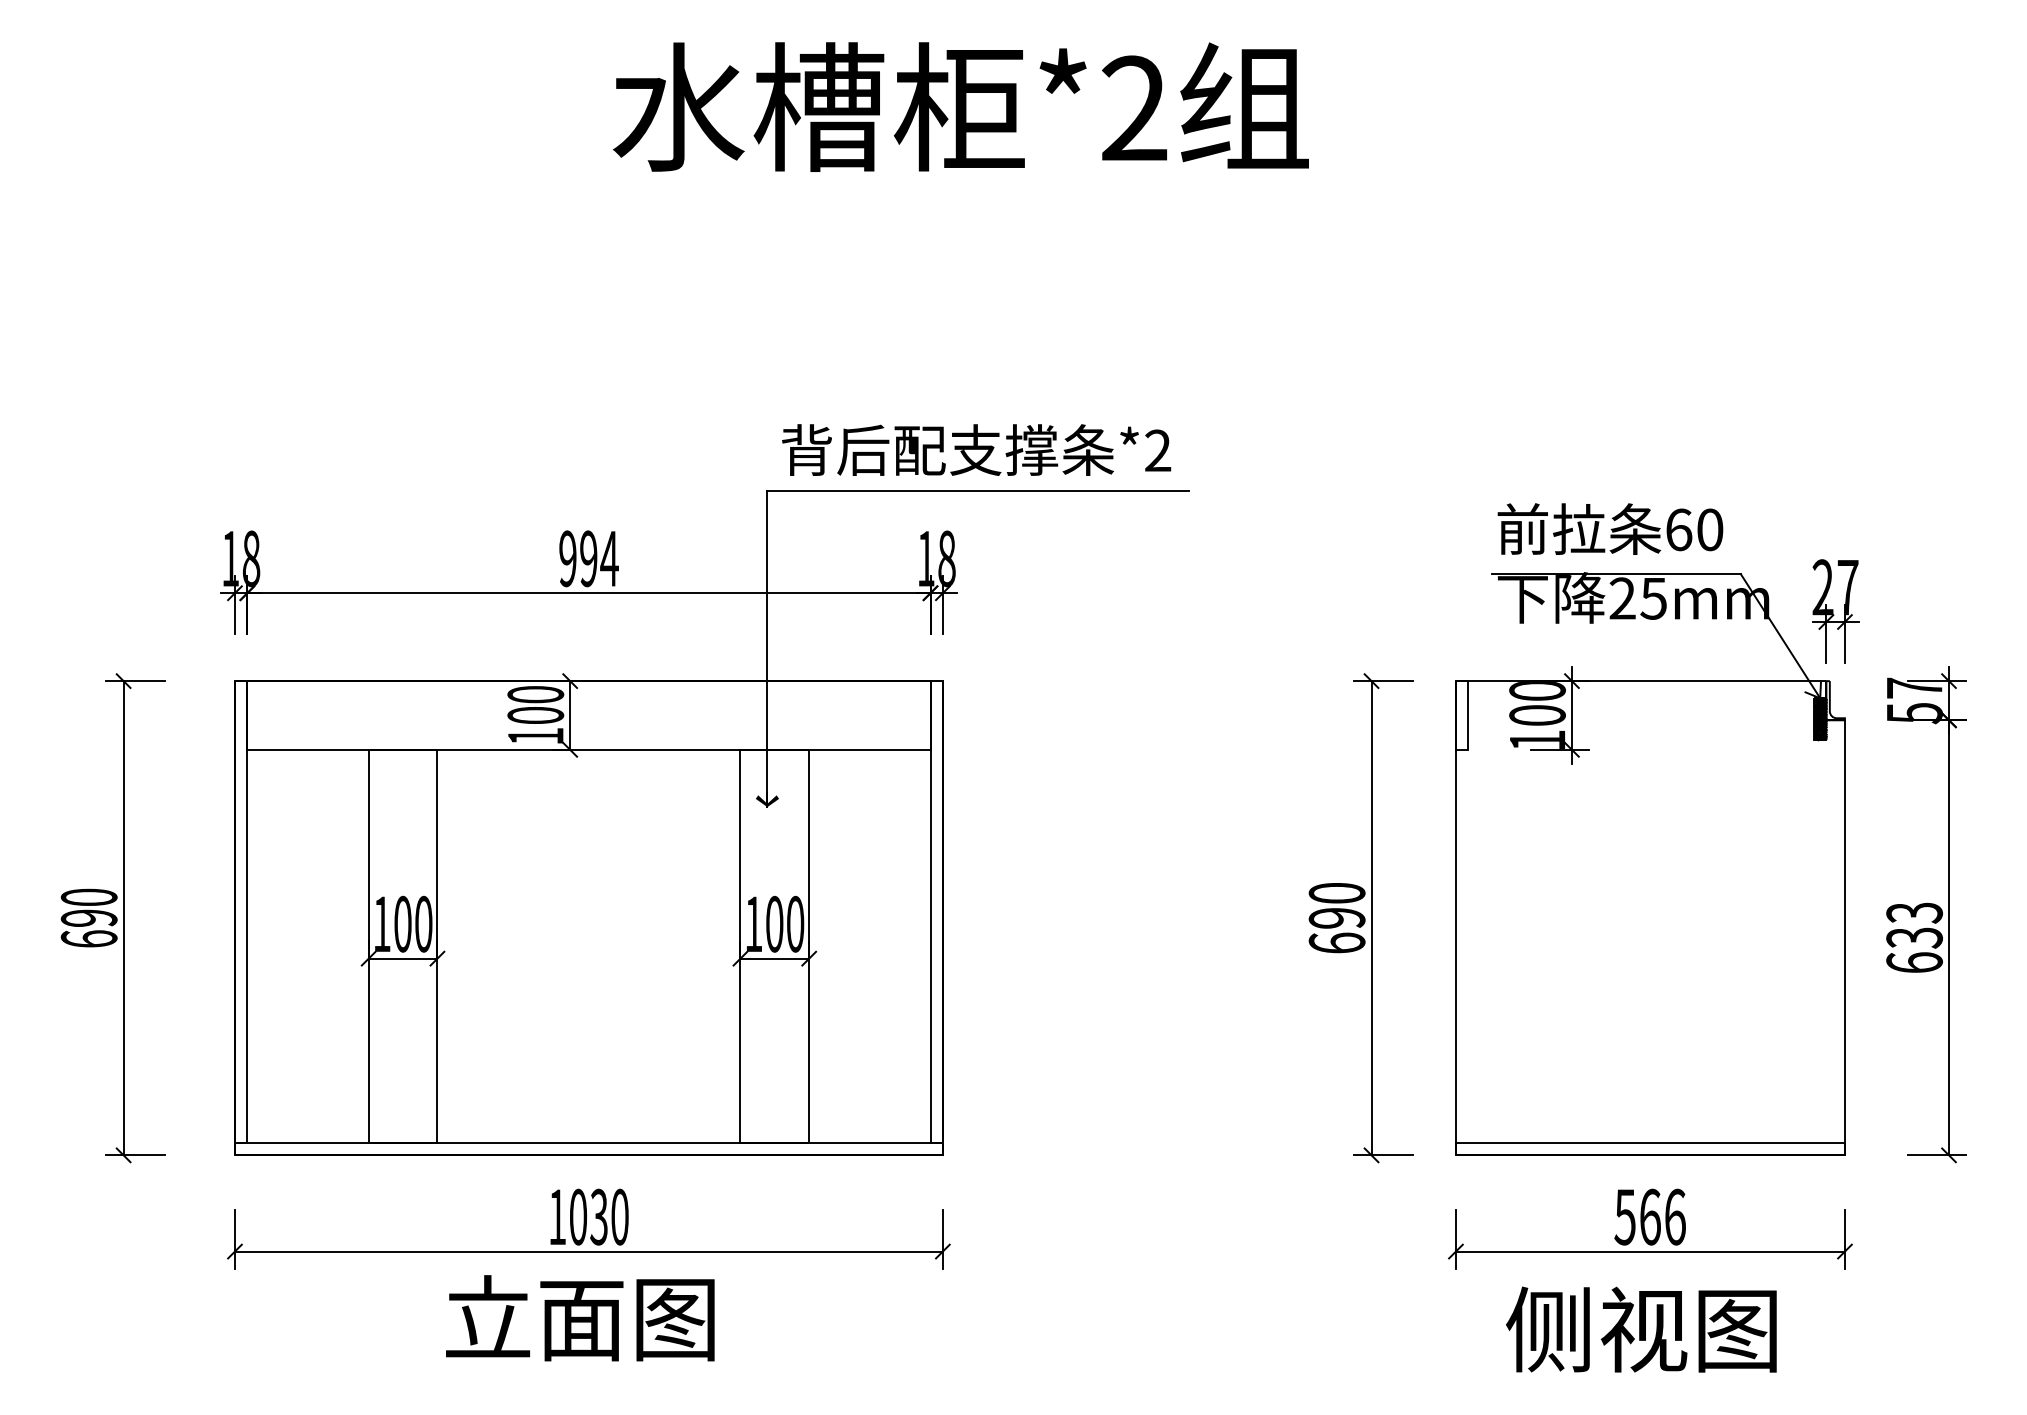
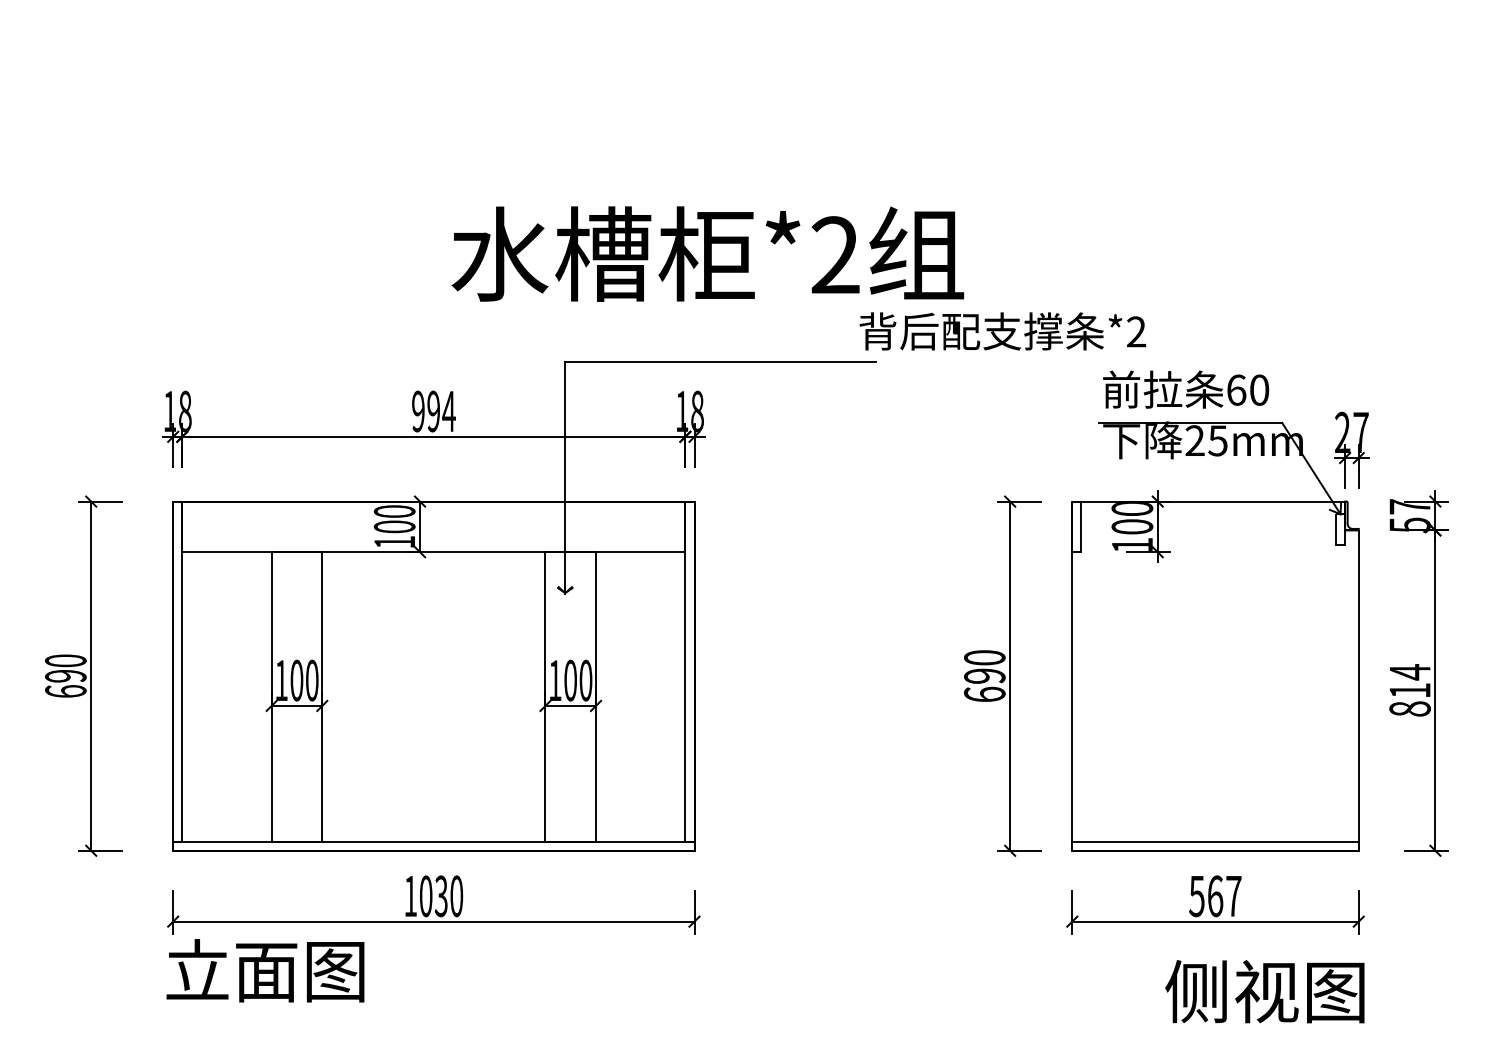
text: (960, 106) -> (707, 253), moved
text: (976, 449) -> (1002, 331), moved
hatch: (1820, 718) -> (1340, 529), removed
text: (1914, 937) -> (1409, 690), 633 -> 814
text: (1675, 1216) -> (1233, 895), 566 -> 567
text: (580, 1318) -> (265, 970), moved
text: (1641, 1329) -> (1264, 991), moved

